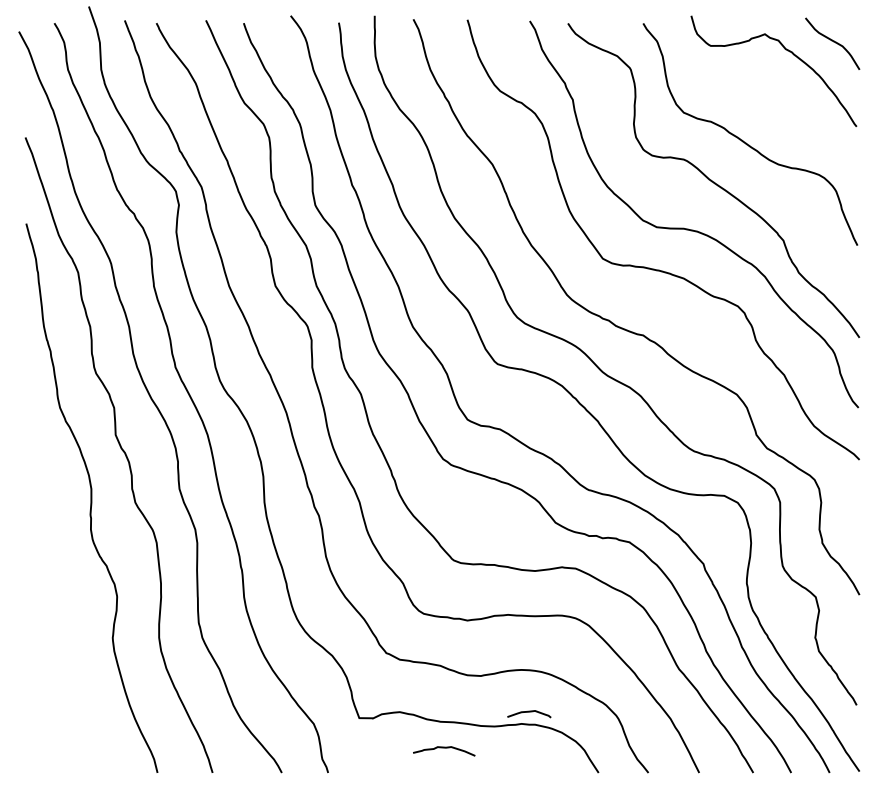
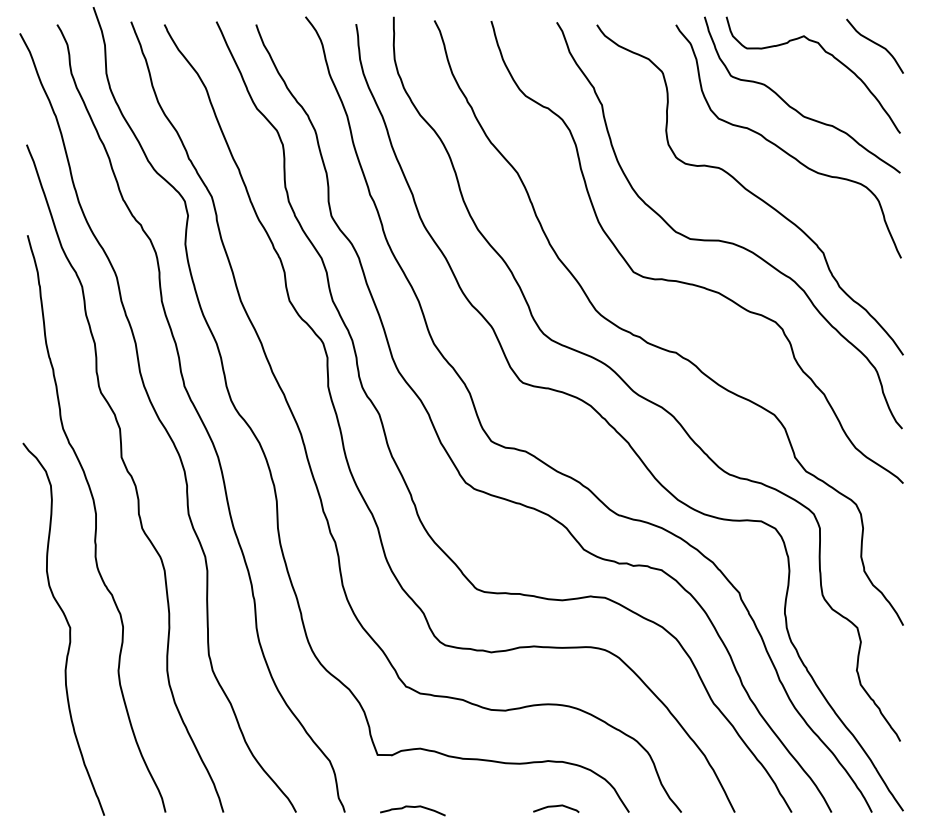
curve: (755, 102) -> (793, 107), added
curve: (65, 595) -> (68, 626), added
curve: (528, 712) -> (555, 807), moved
curve: (443, 748) -> (412, 807), moved

